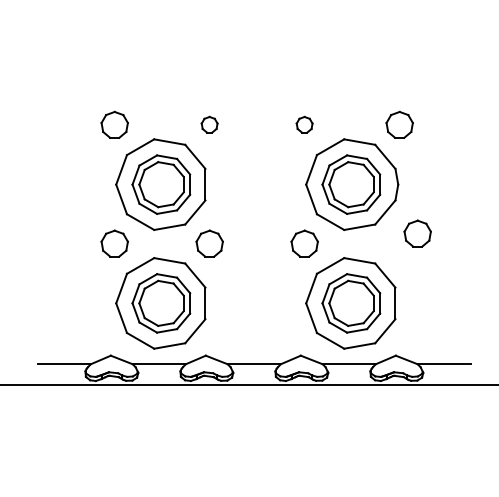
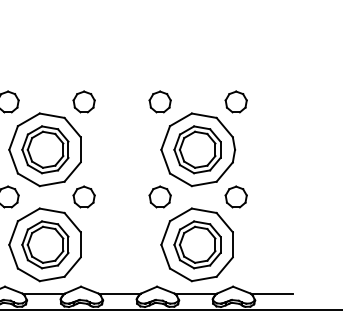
part: (209, 124) -> (83, 101), size x1.67
part: (304, 124) -> (160, 101), size x1.67
part: (417, 233) -> (236, 196), moved

